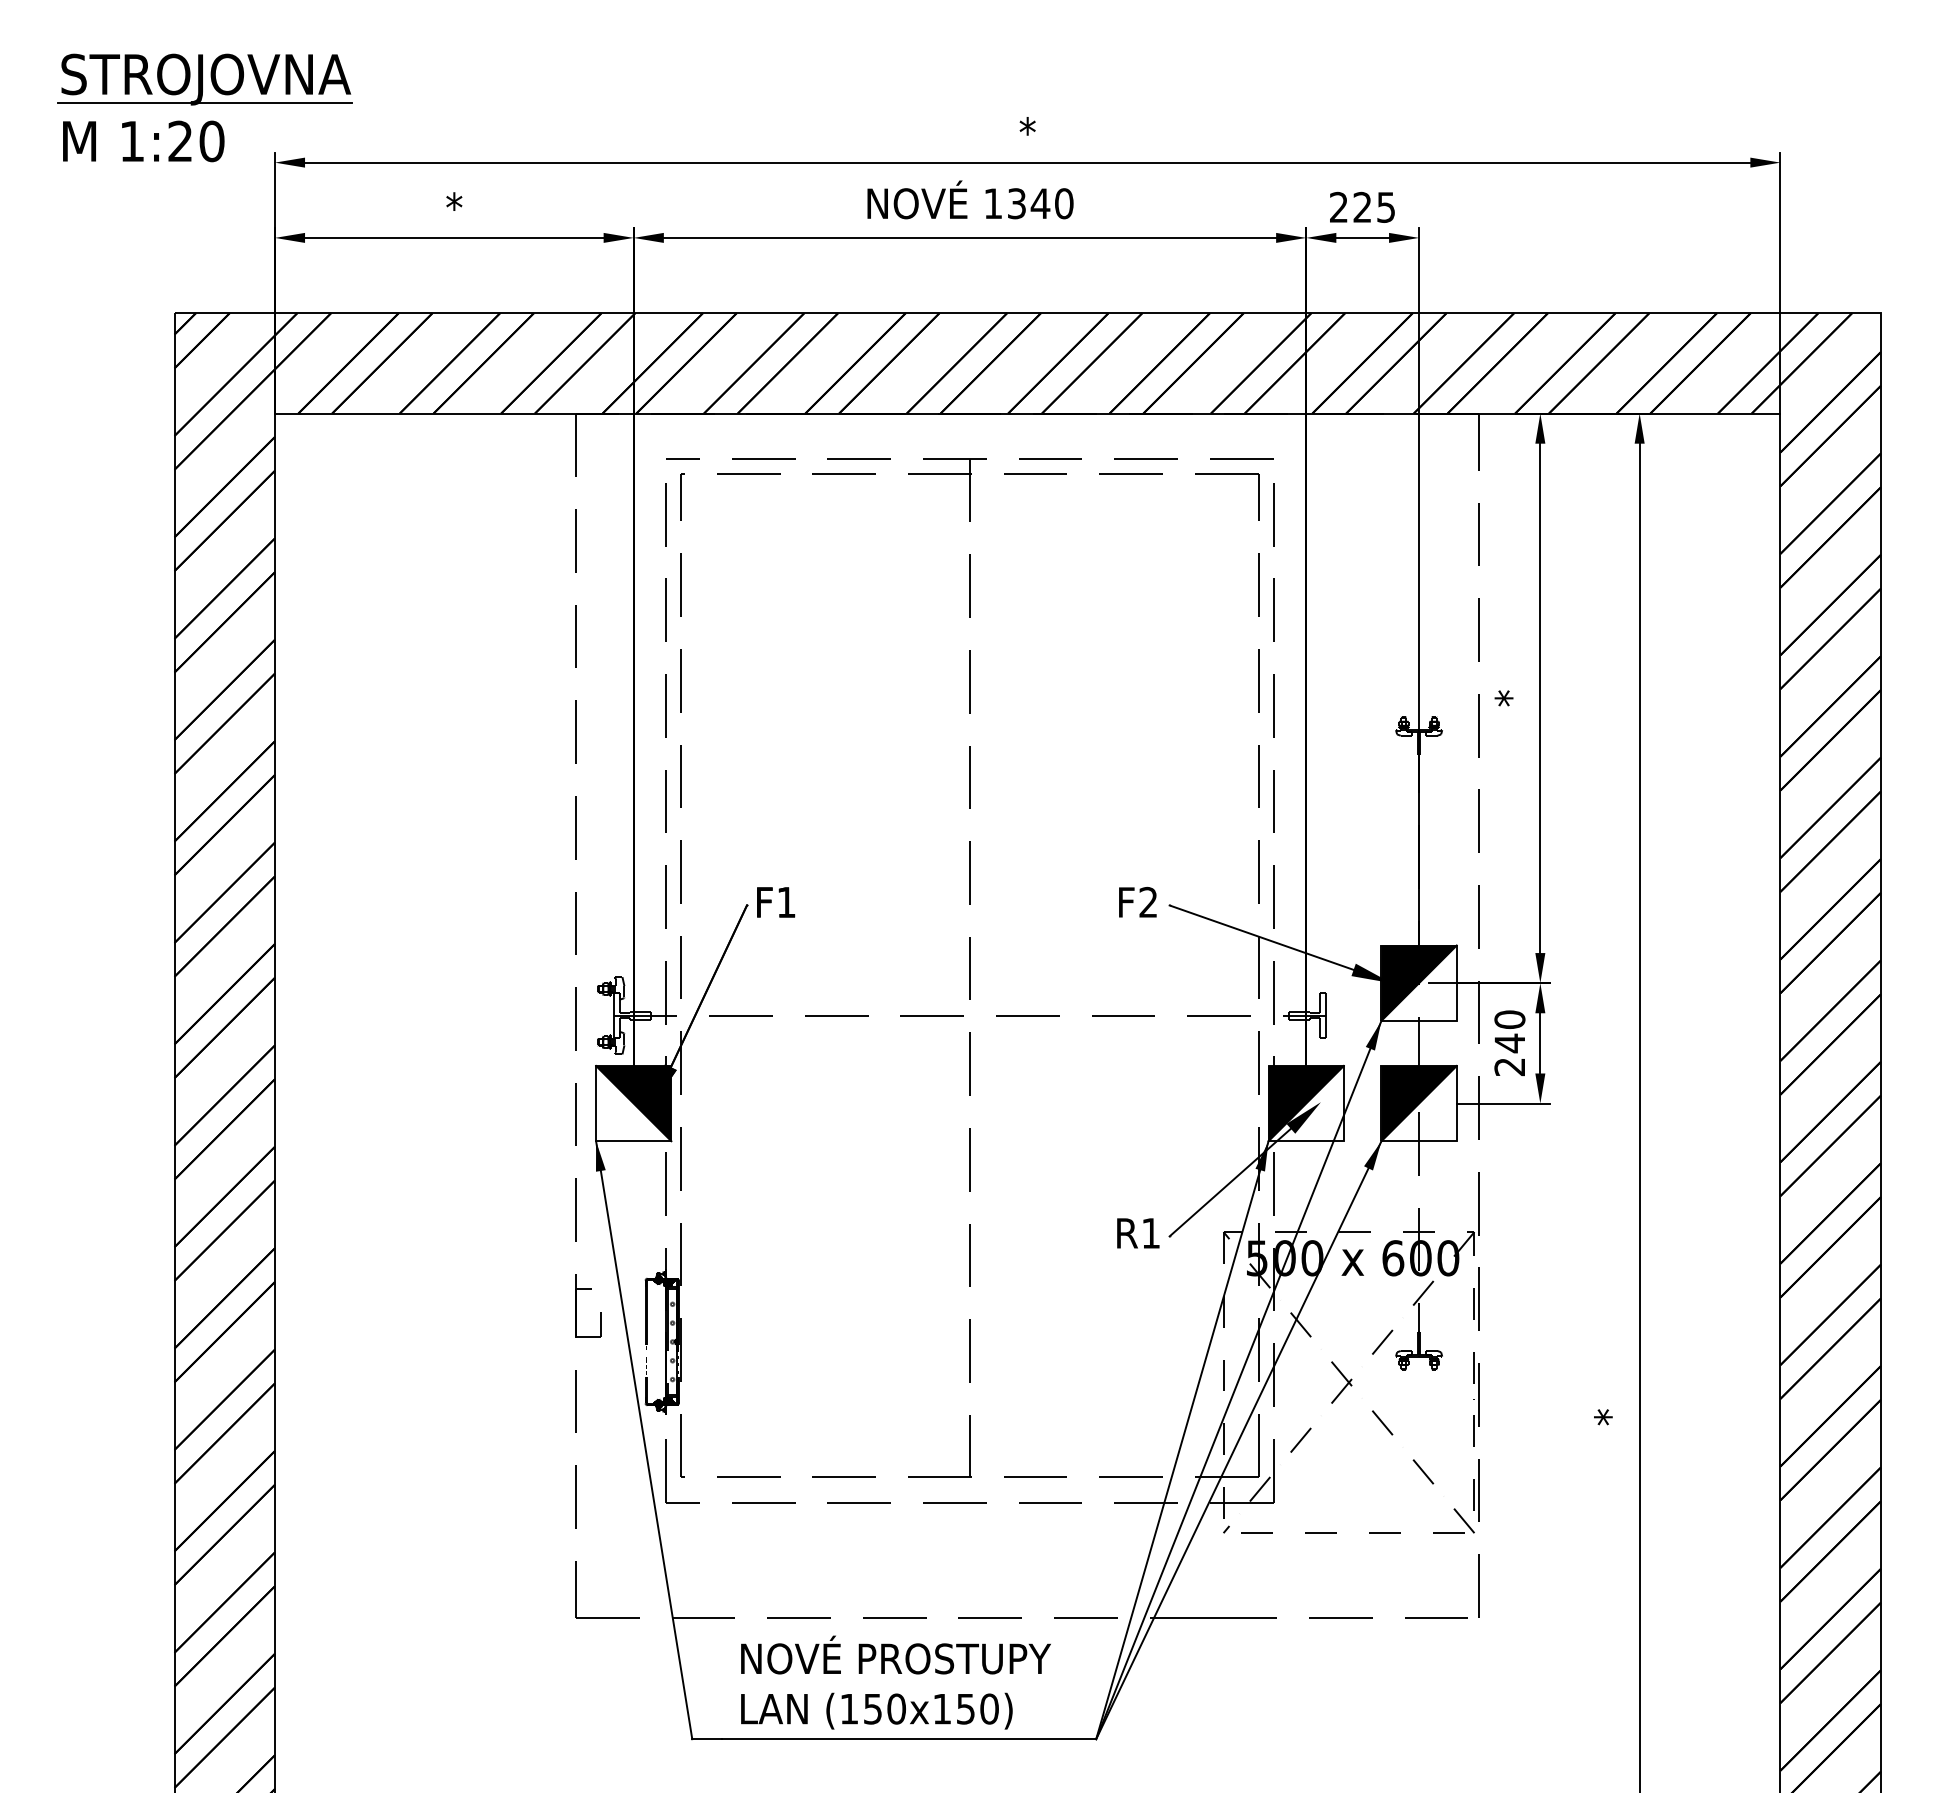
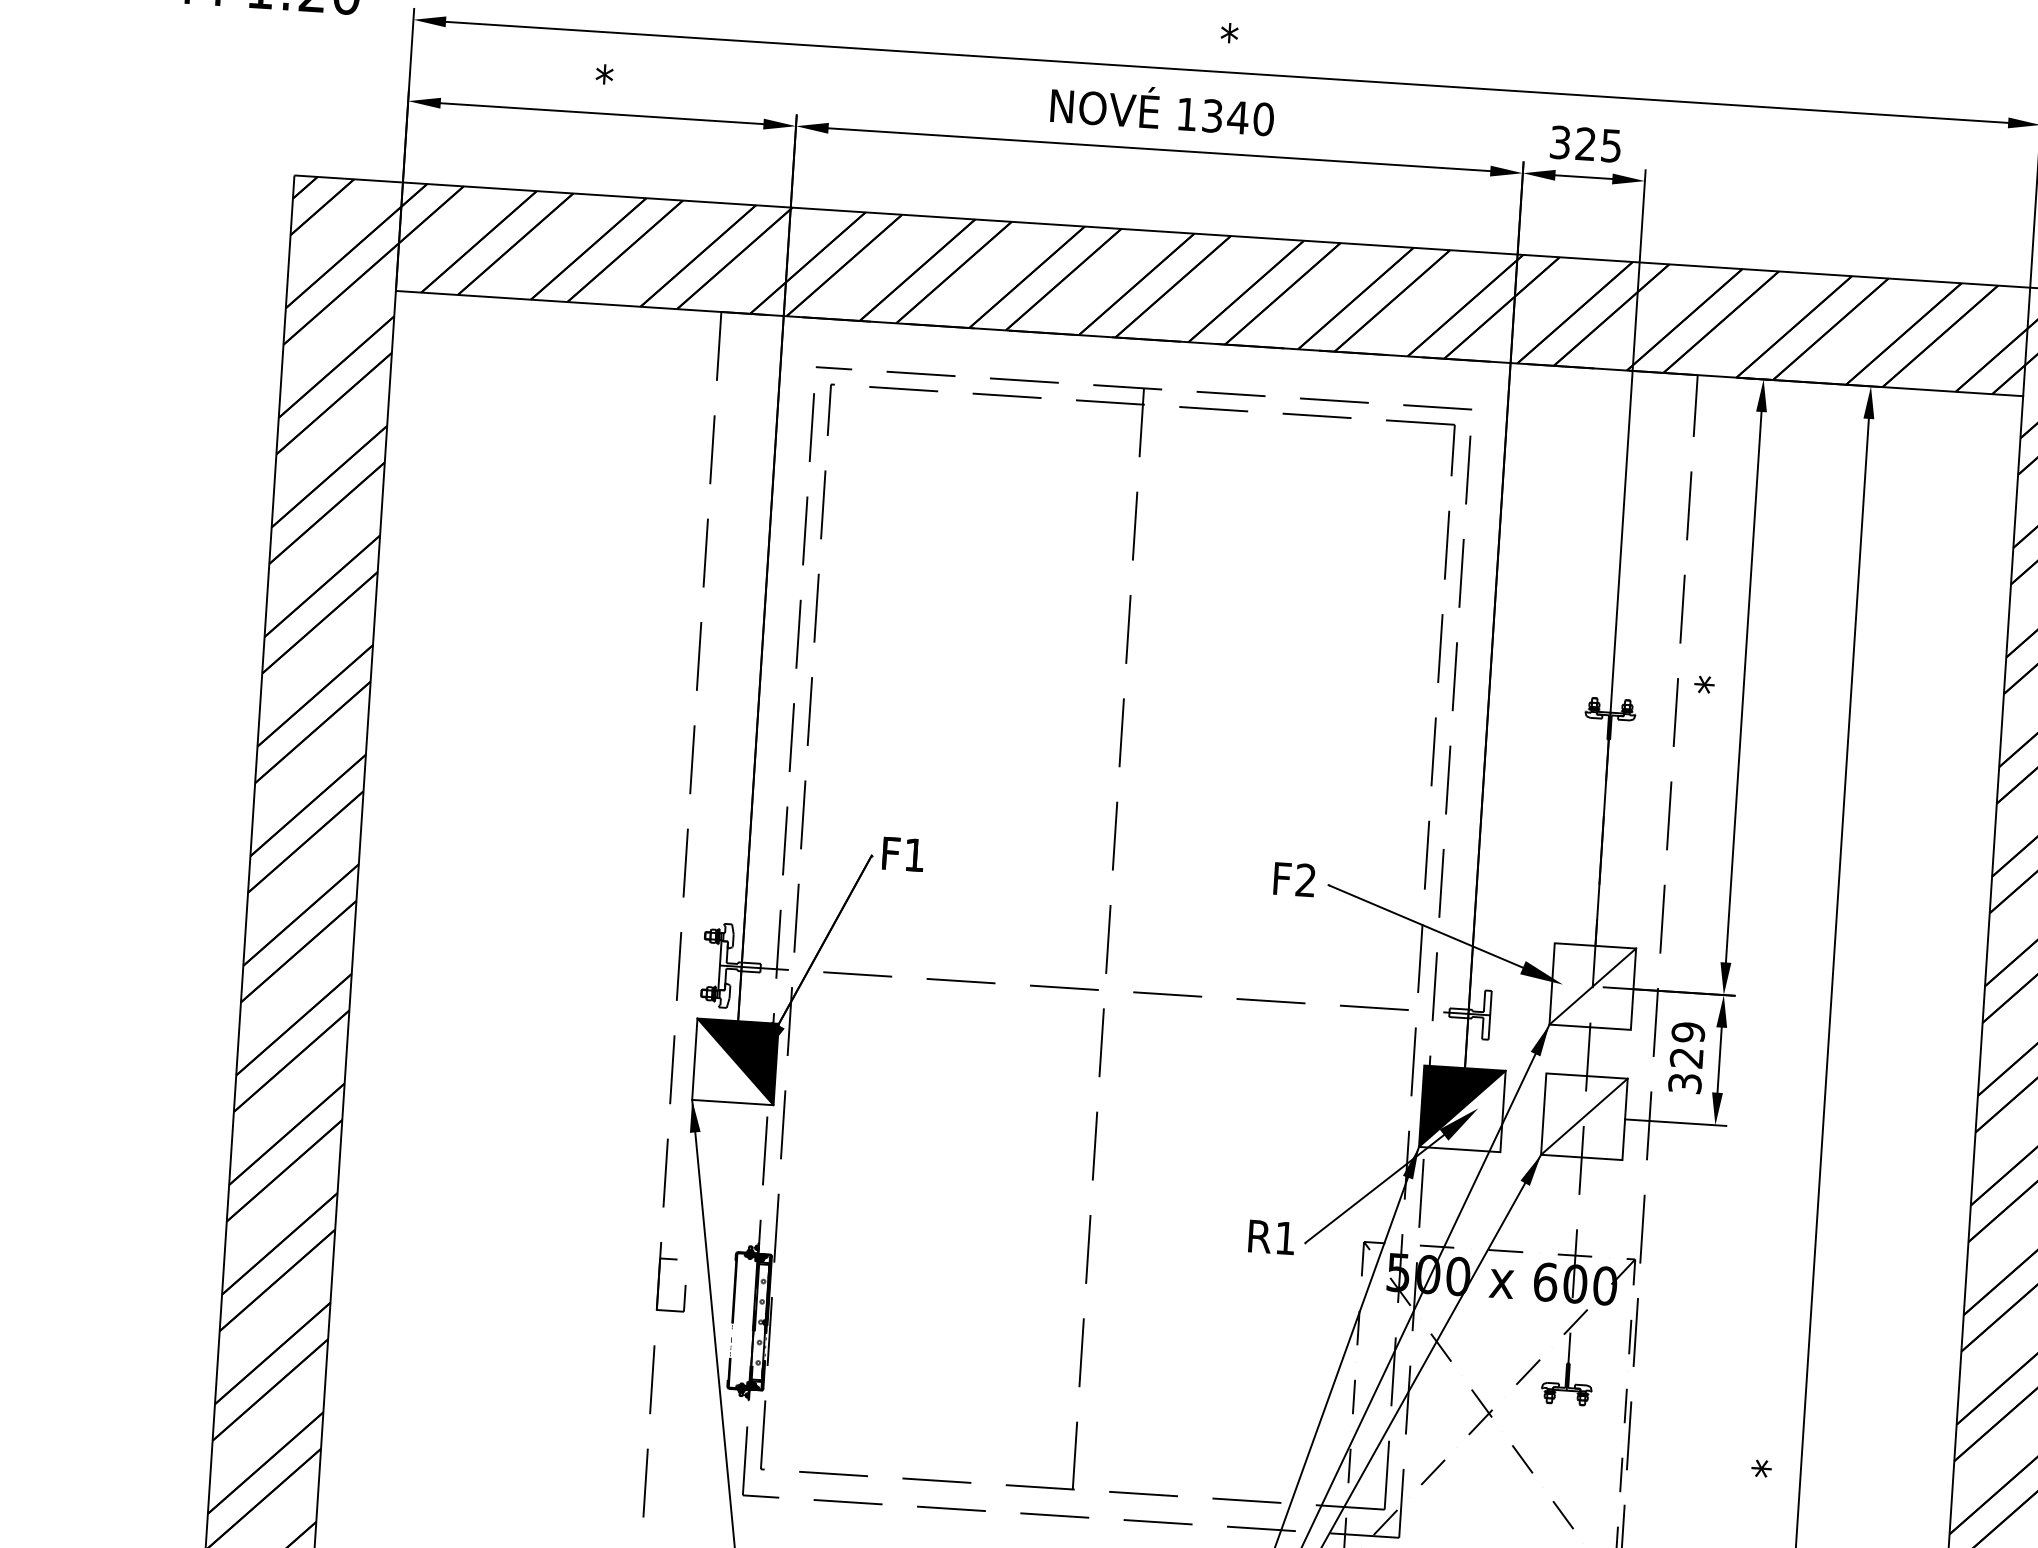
text: (1338, 207) -> (1559, 142), 225 -> 325
fill: (1418, 982) -> (1592, 985), removed
text: (1509, 1043) -> (1686, 1058), 240 -> 329
fill: (1418, 1103) -> (1583, 1116), removed

